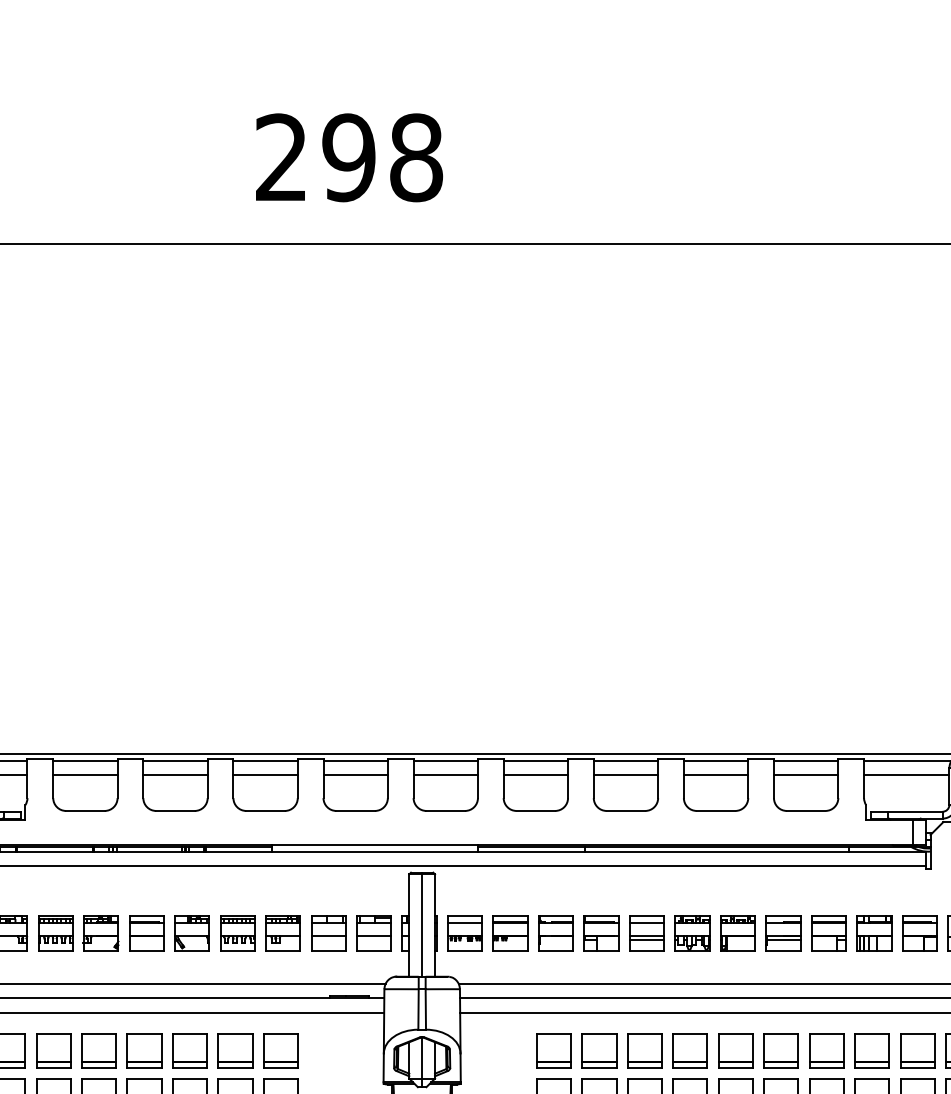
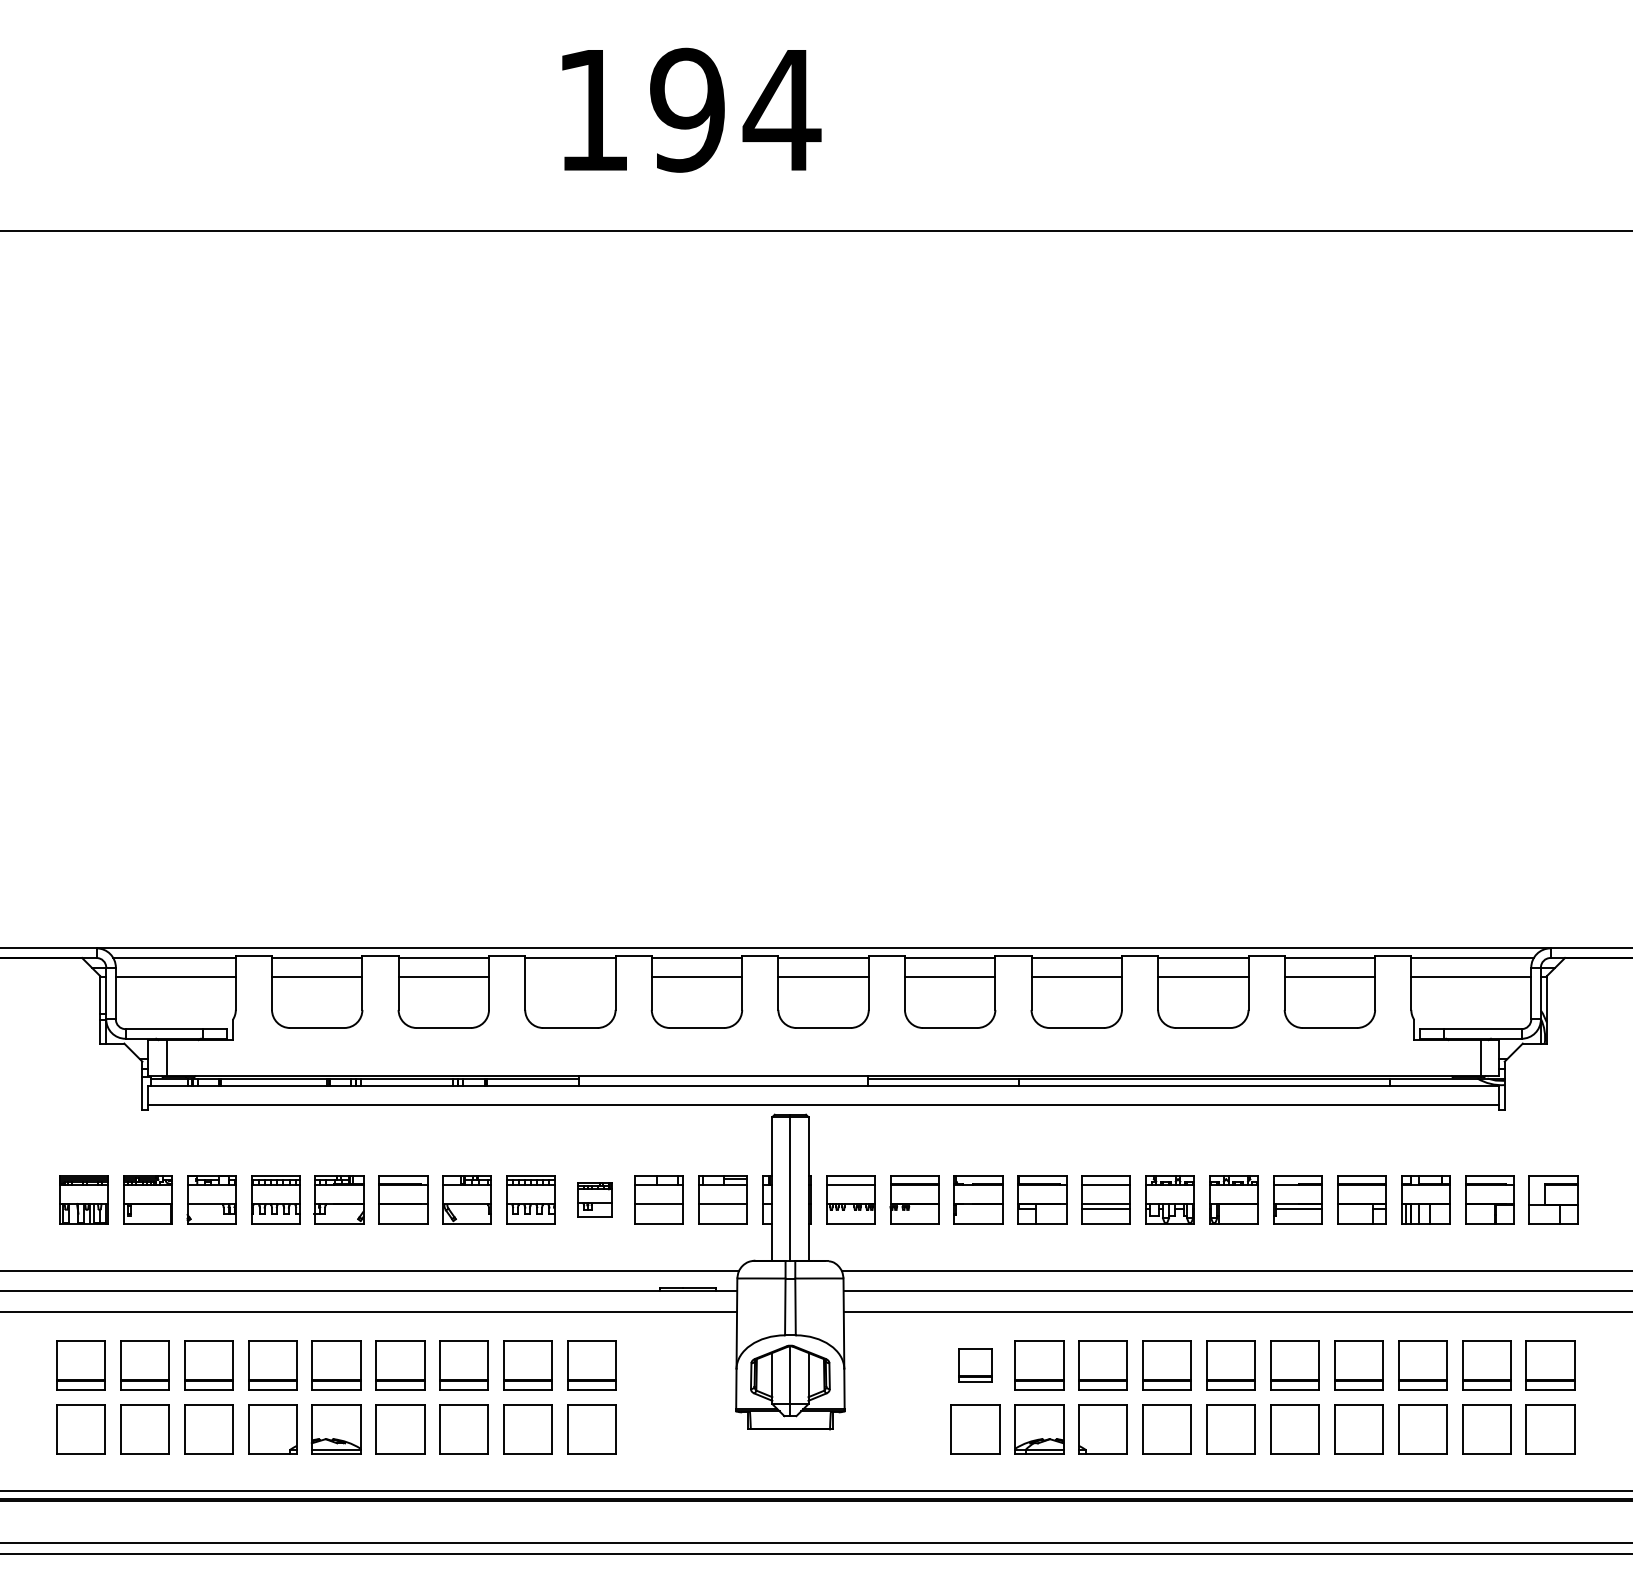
text: (350, 157) -> (689, 109), 298 -> 194
line: (265, 775) -> (570, 977), removed
part: (282, 933) -> (594, 1199), size x0.7
part: (553, 1051) -> (975, 1365), size x0.7

